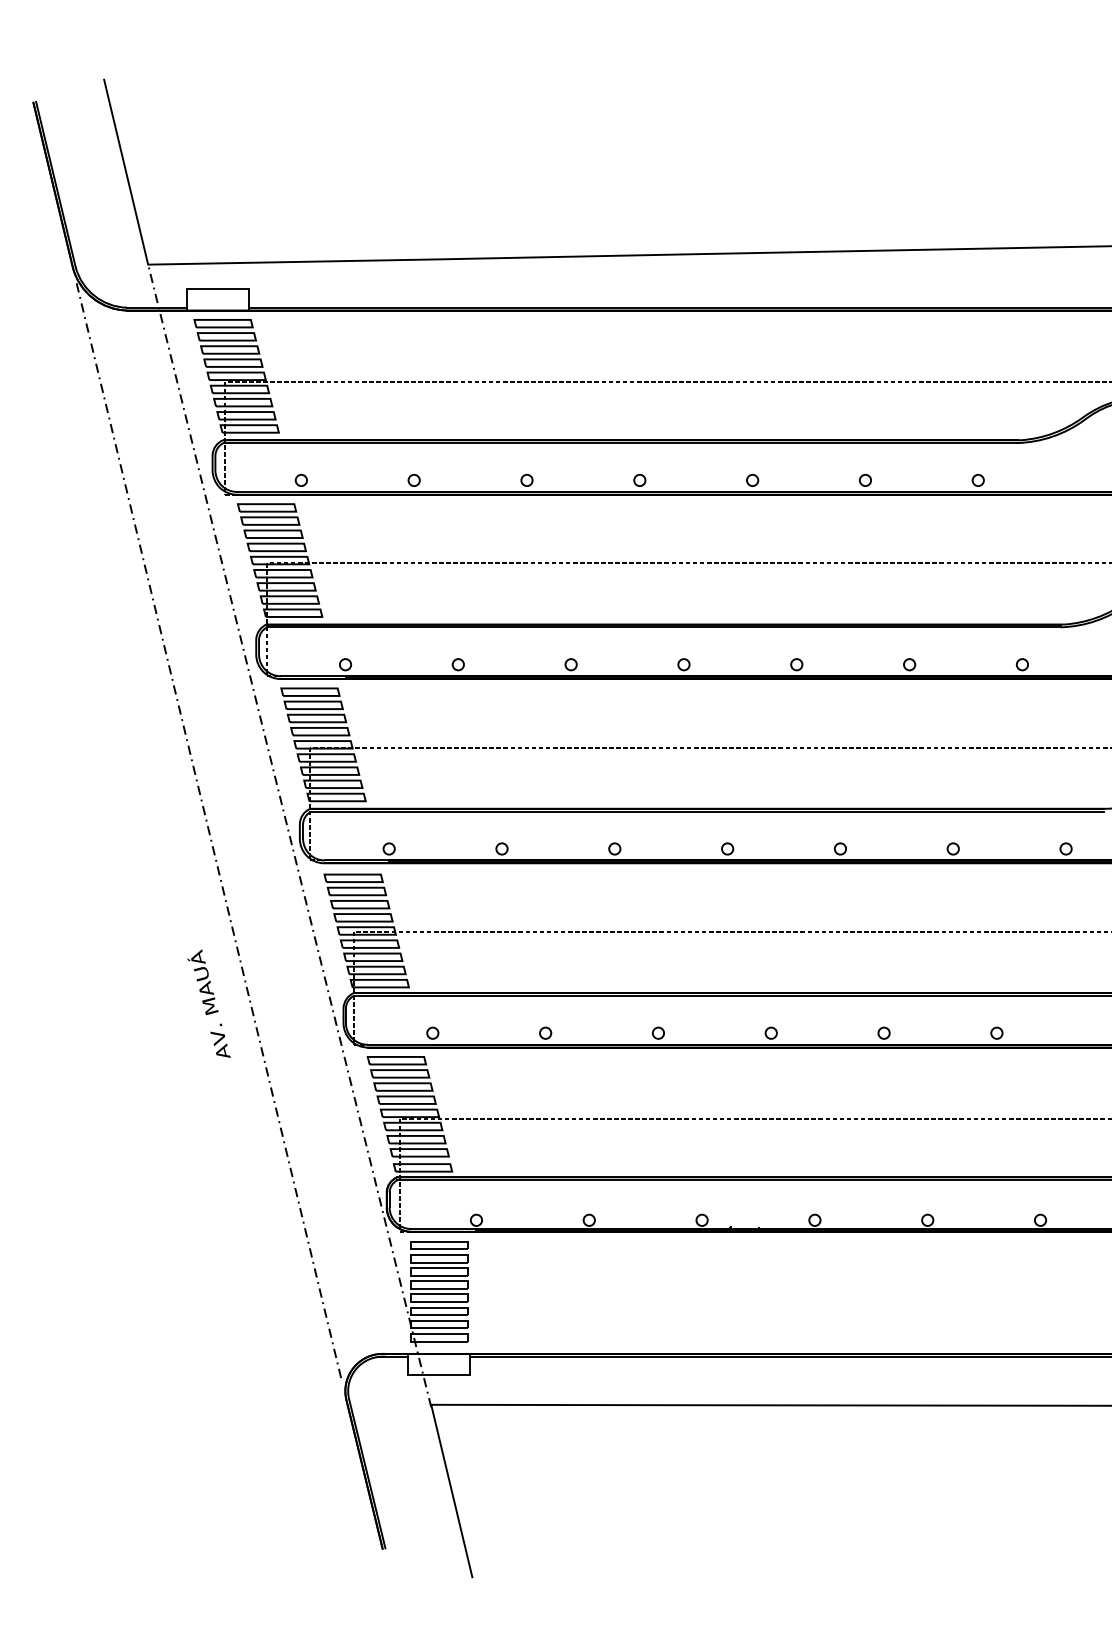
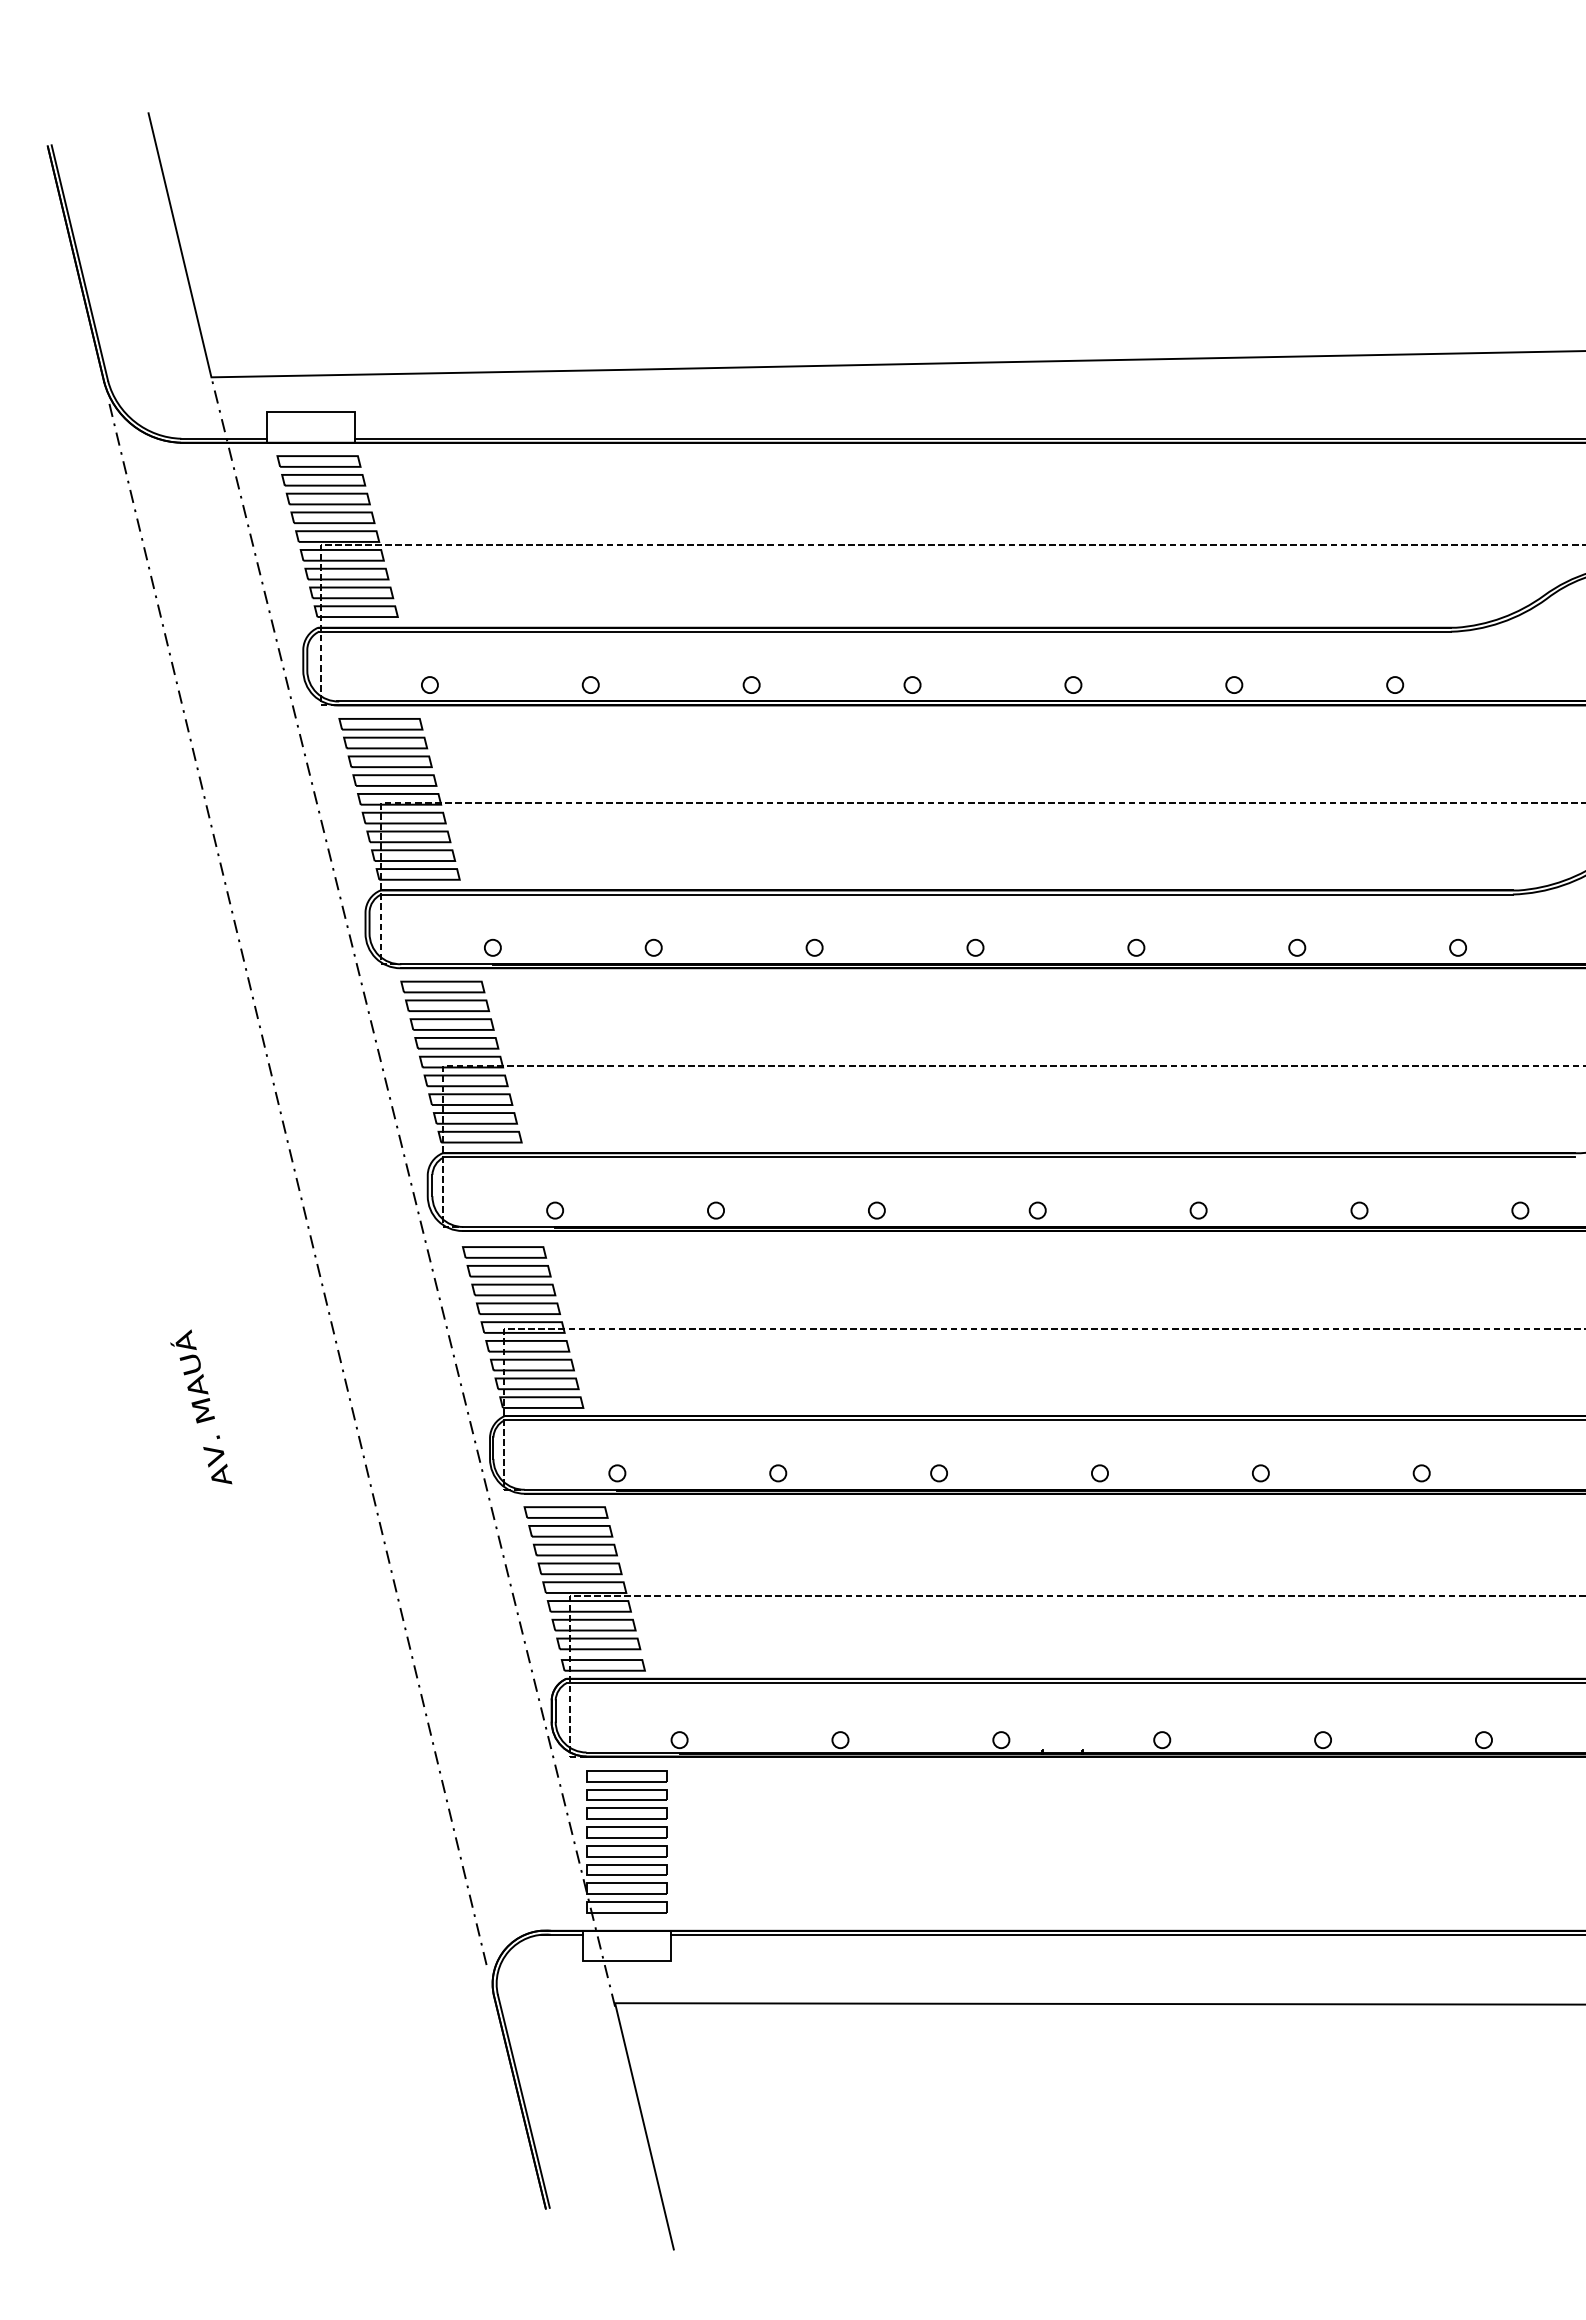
text: (208, 1003) -> (200, 1406), moved

